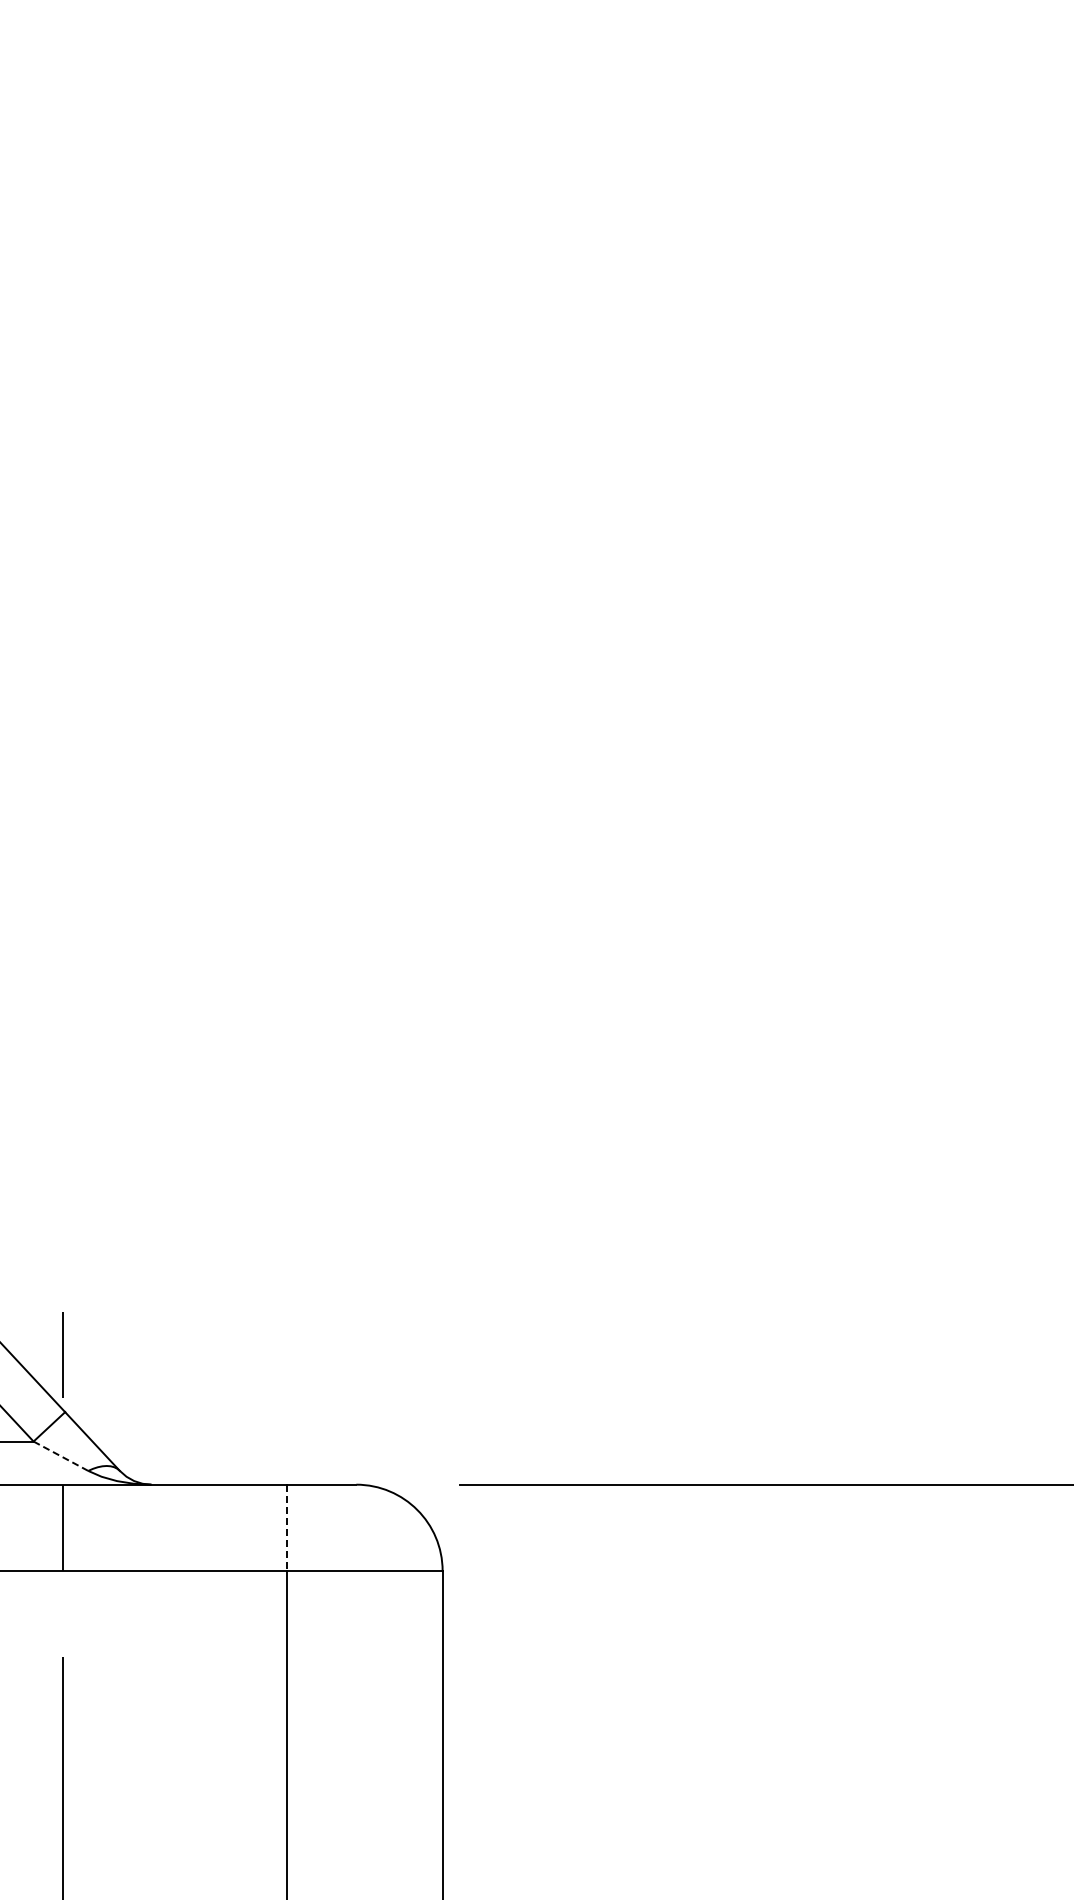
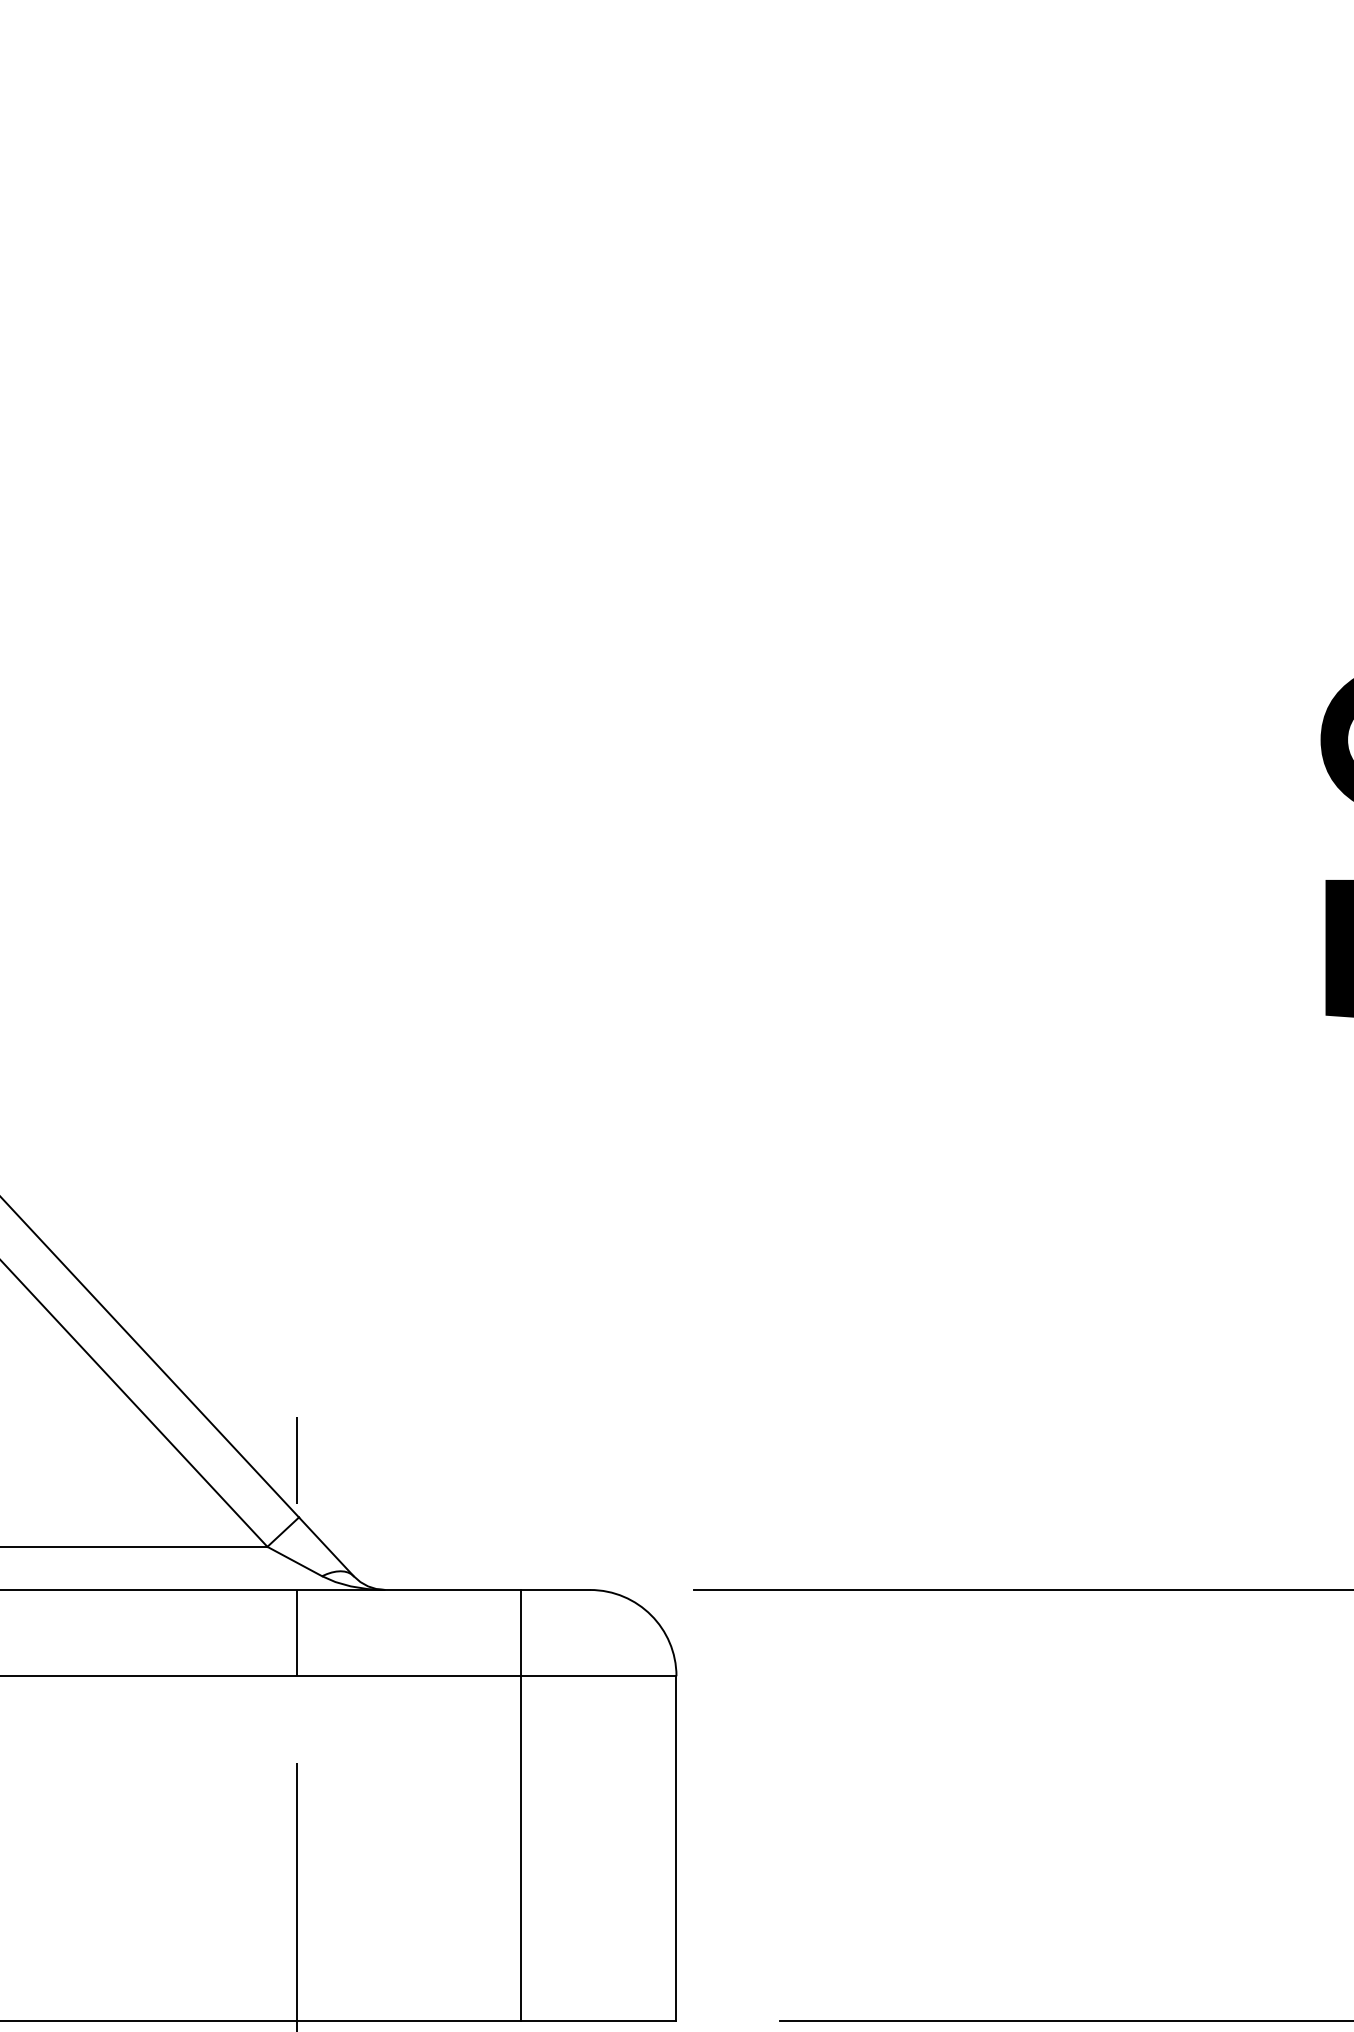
line: (61, 1456) -> (295, 1561), dashed -> solid
line: (287, 1528) -> (521, 1633), dashed -> solid

